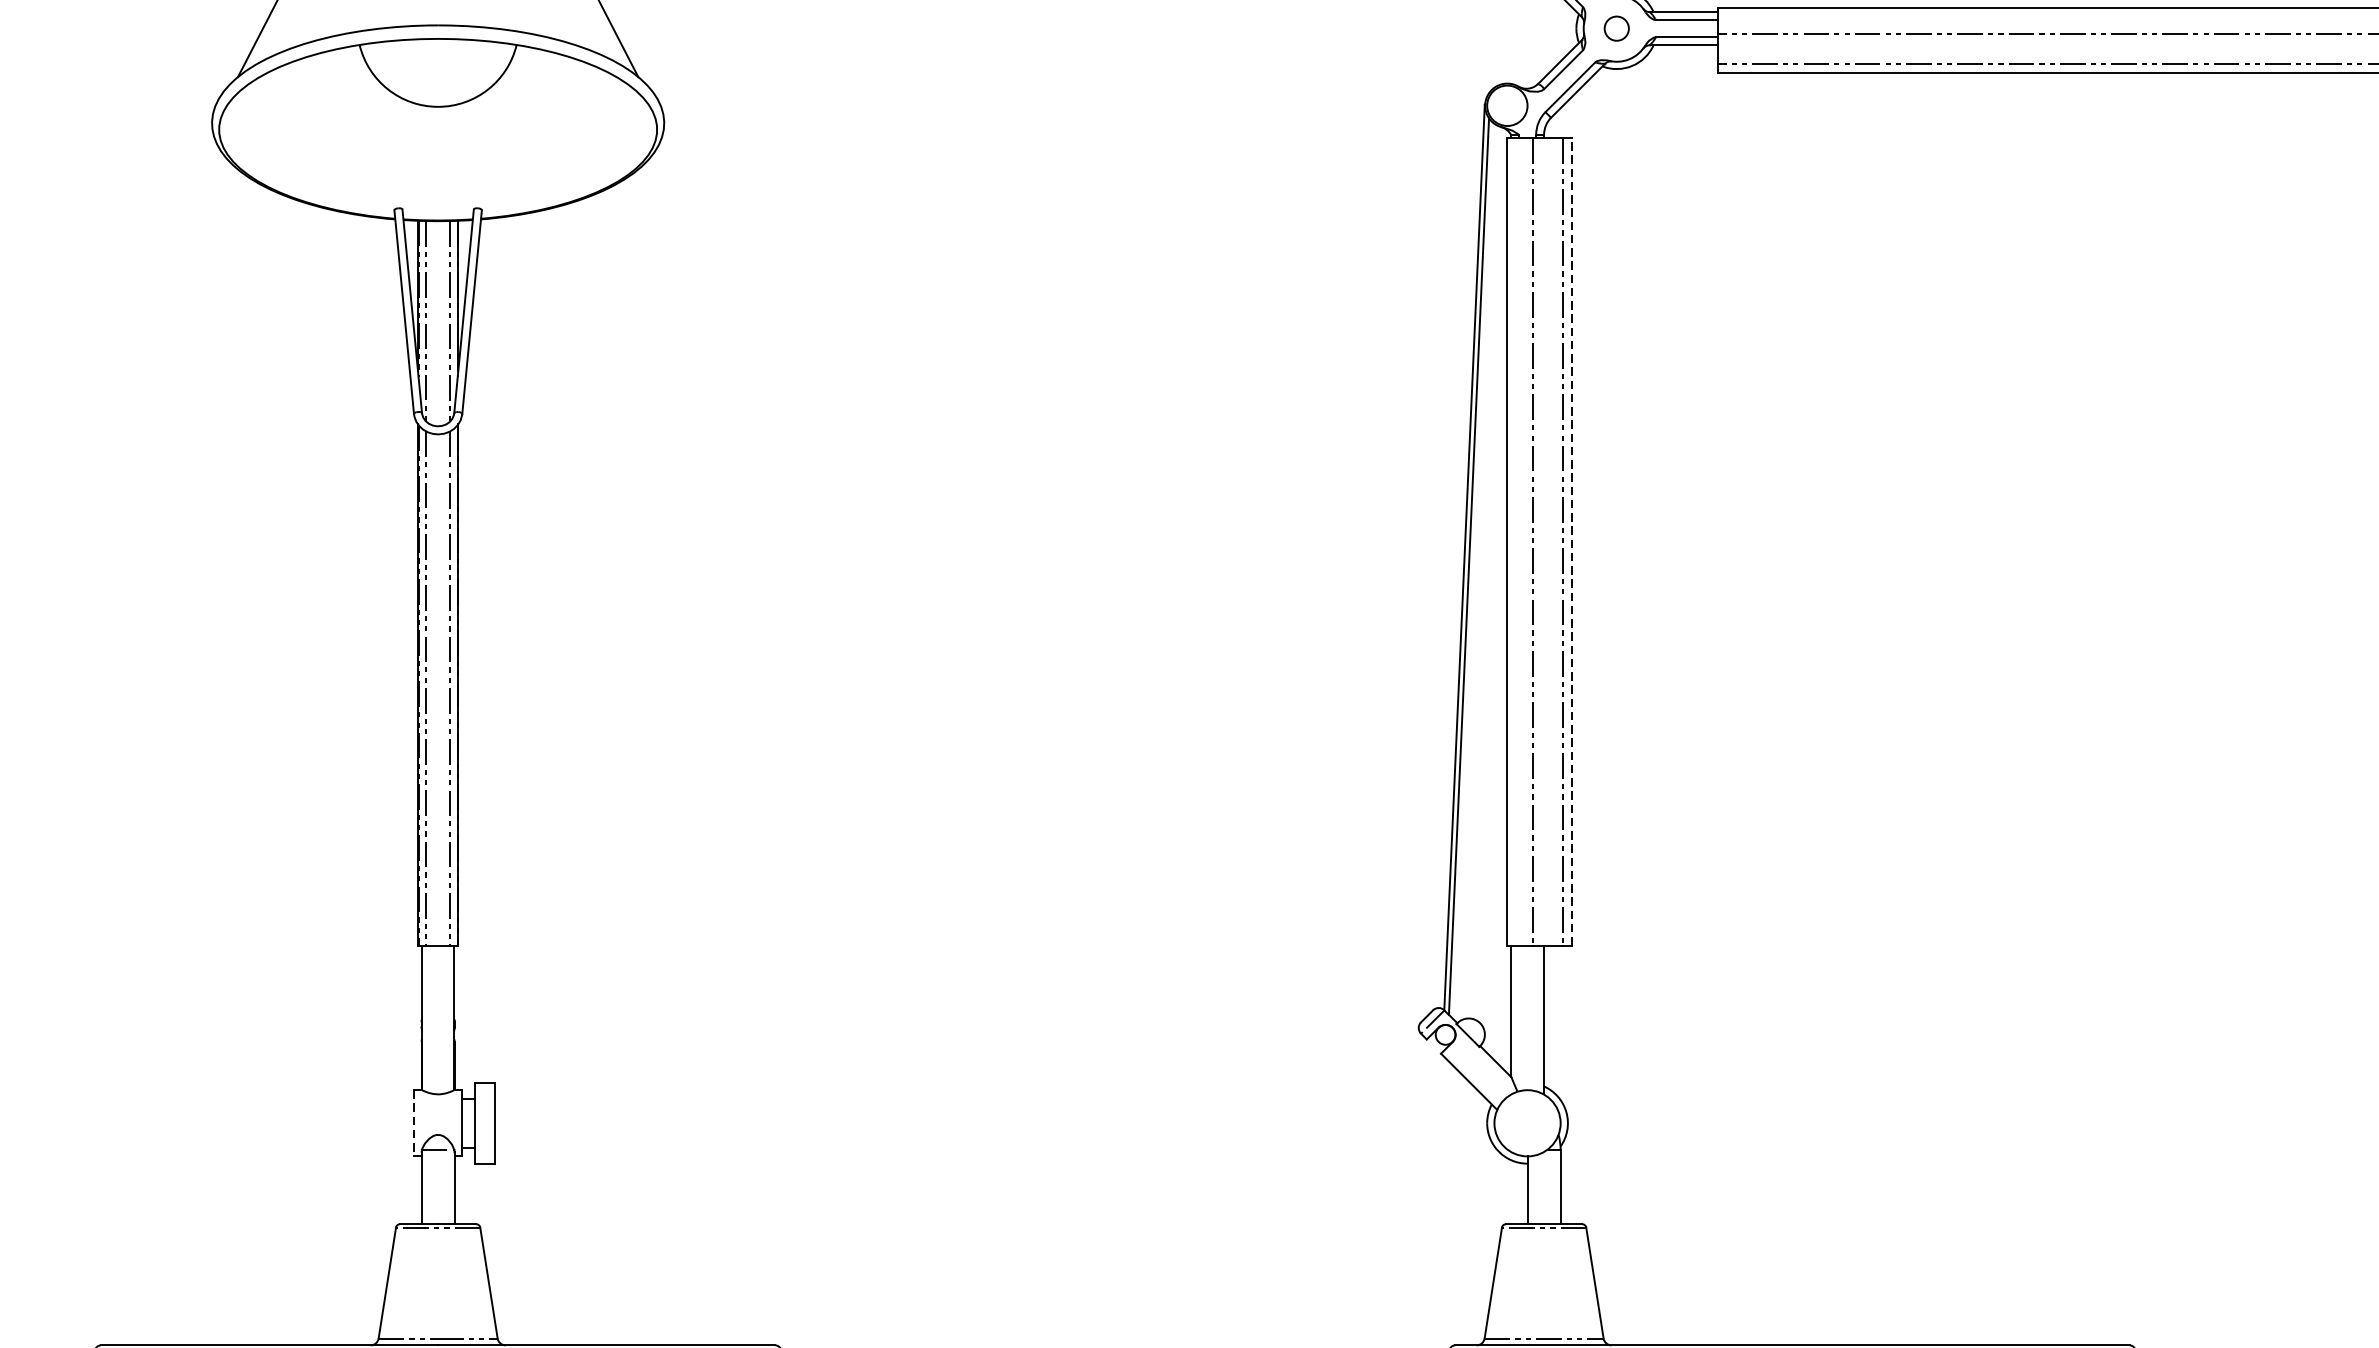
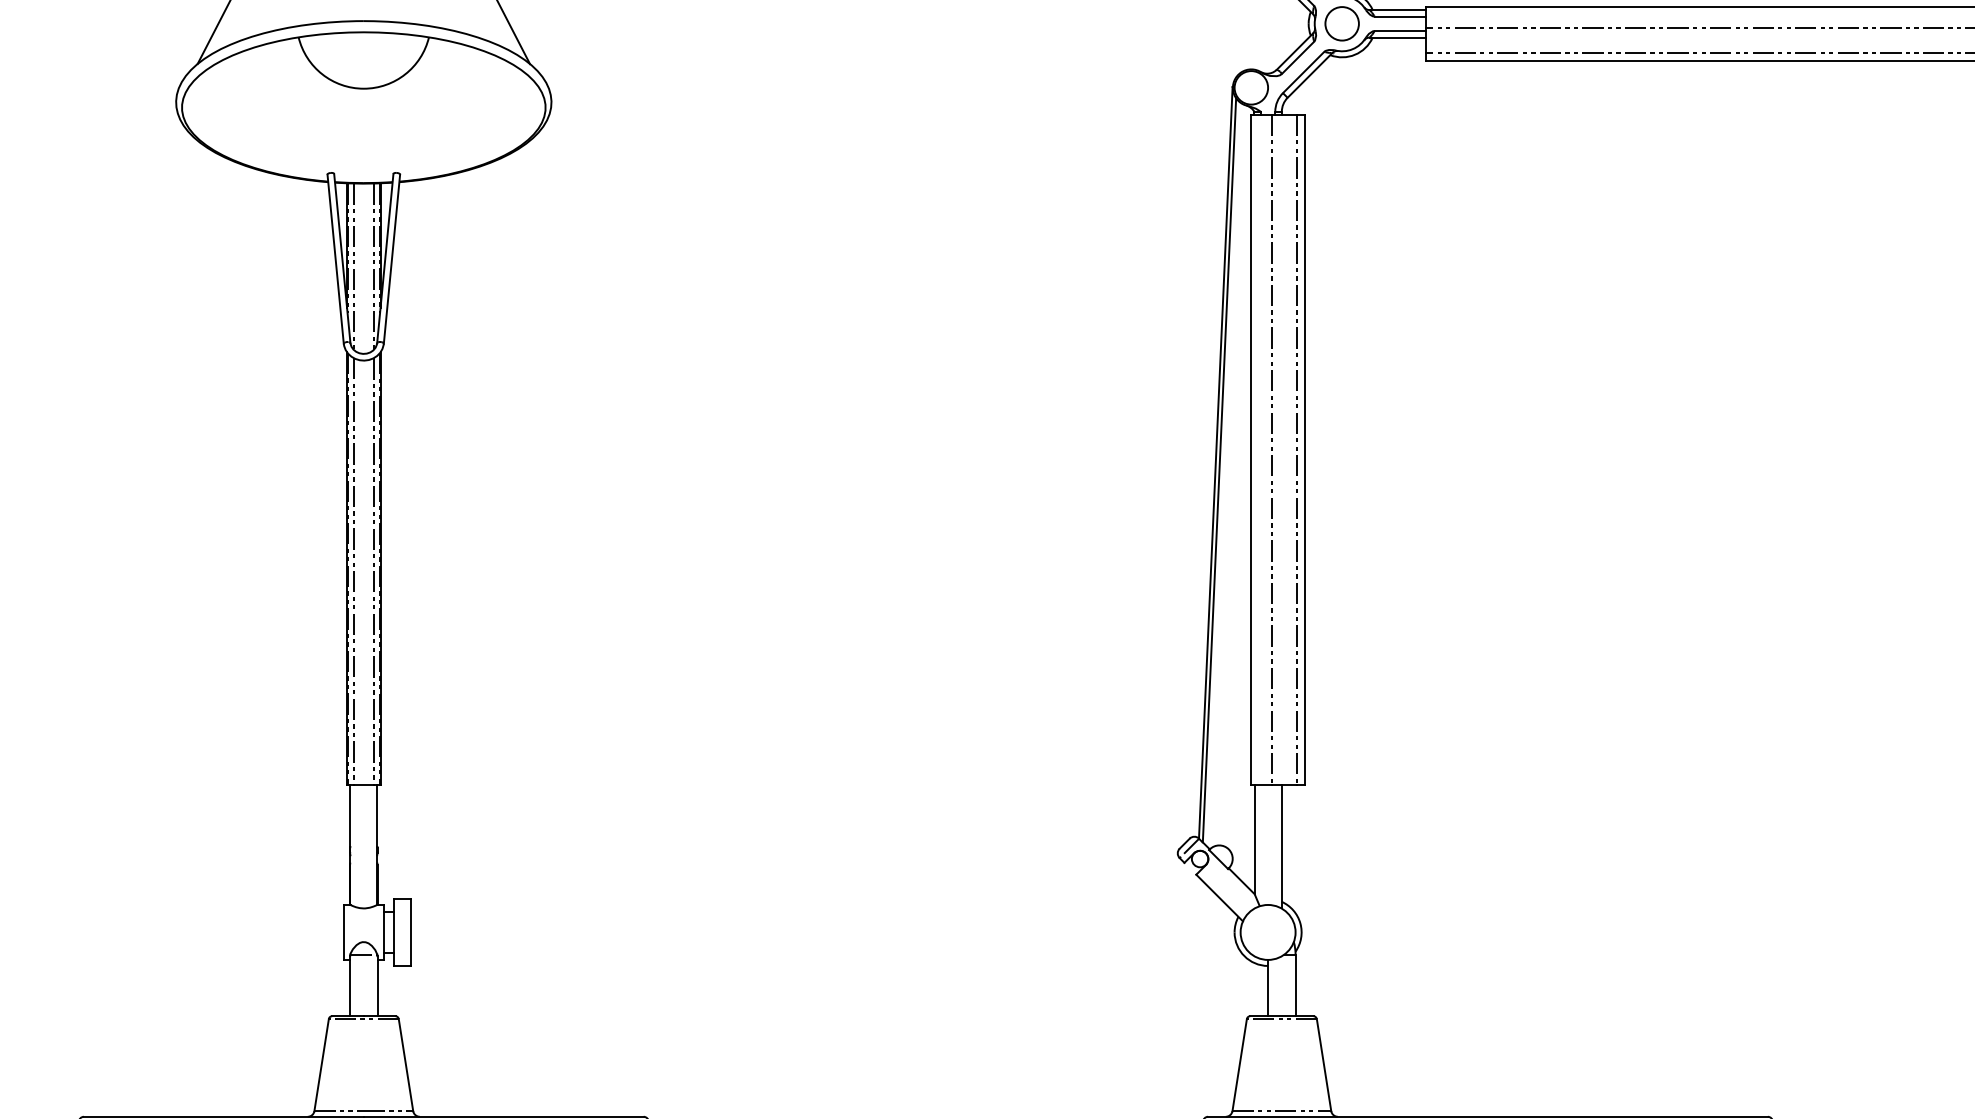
circle: (1615, 28) -> (1341, 23), size x1.67
line: (1571, 541) -> (1304, 449), dashed -> solid
line: (413, 1123) -> (343, 932), dashed -> solid

